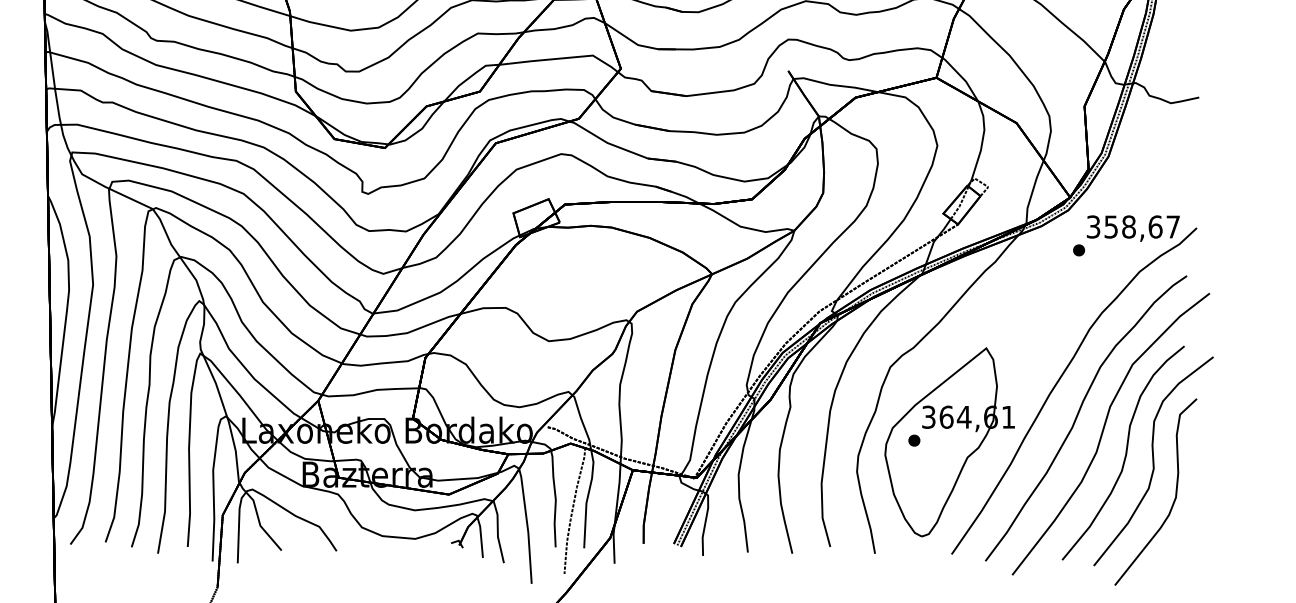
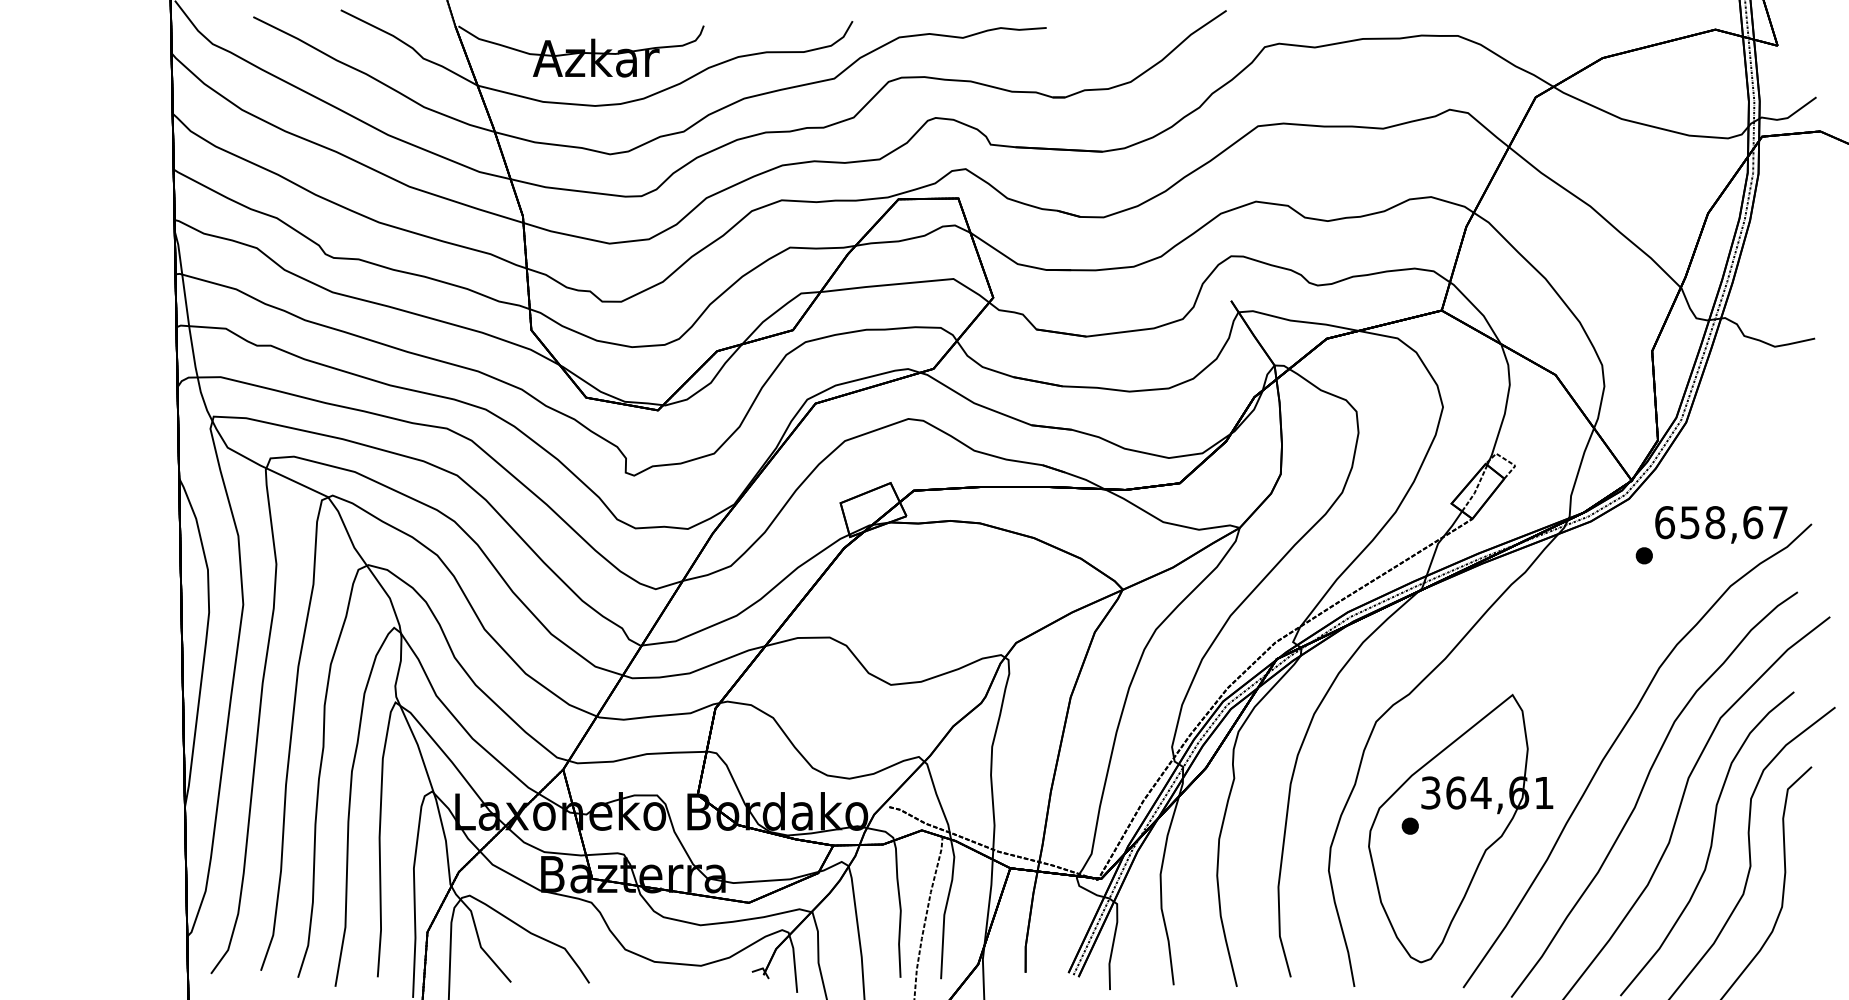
text: (1093, 226) -> (1665, 522), 358,67 -> 658,67

